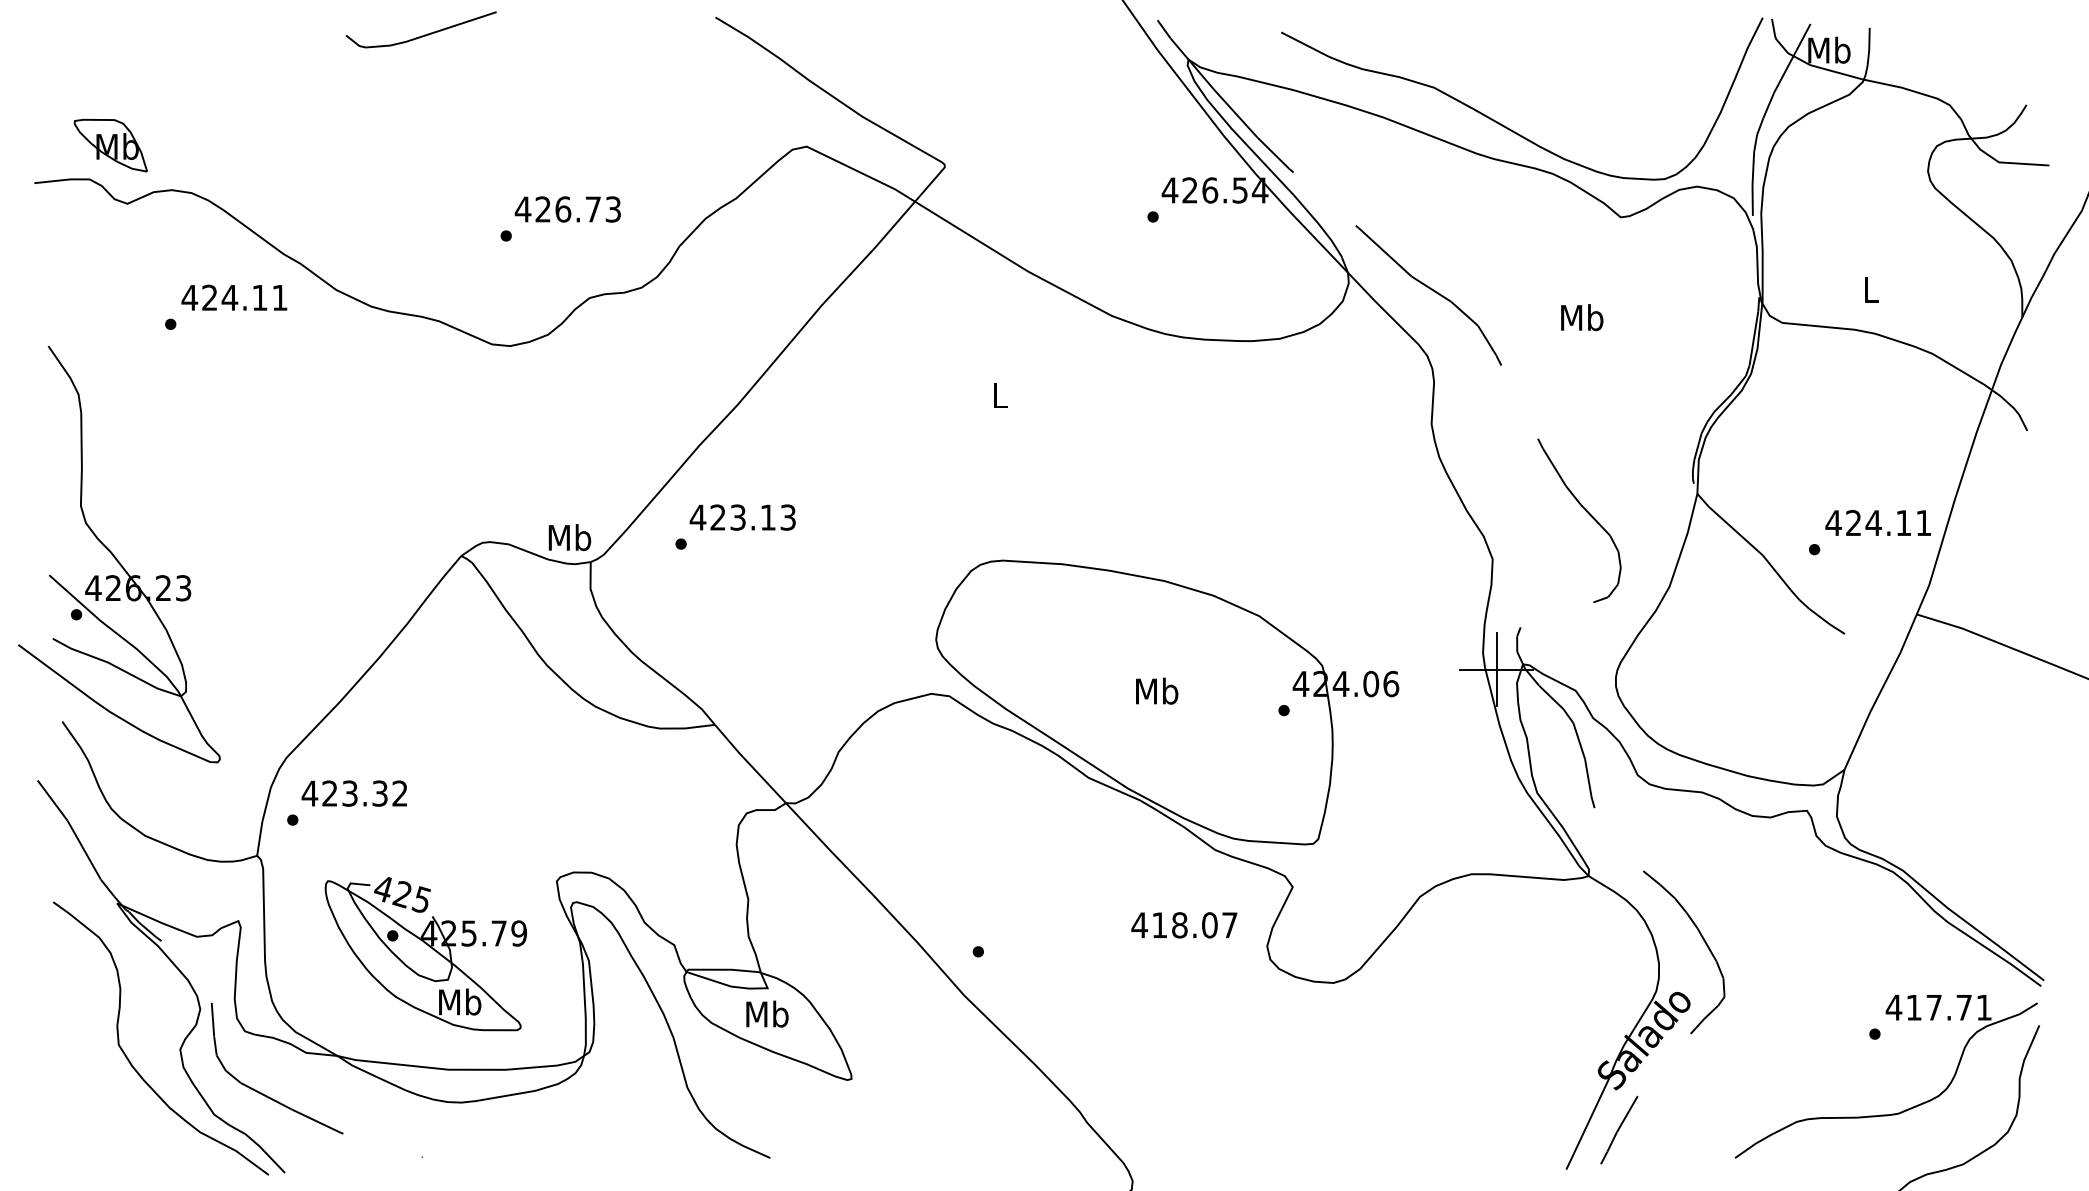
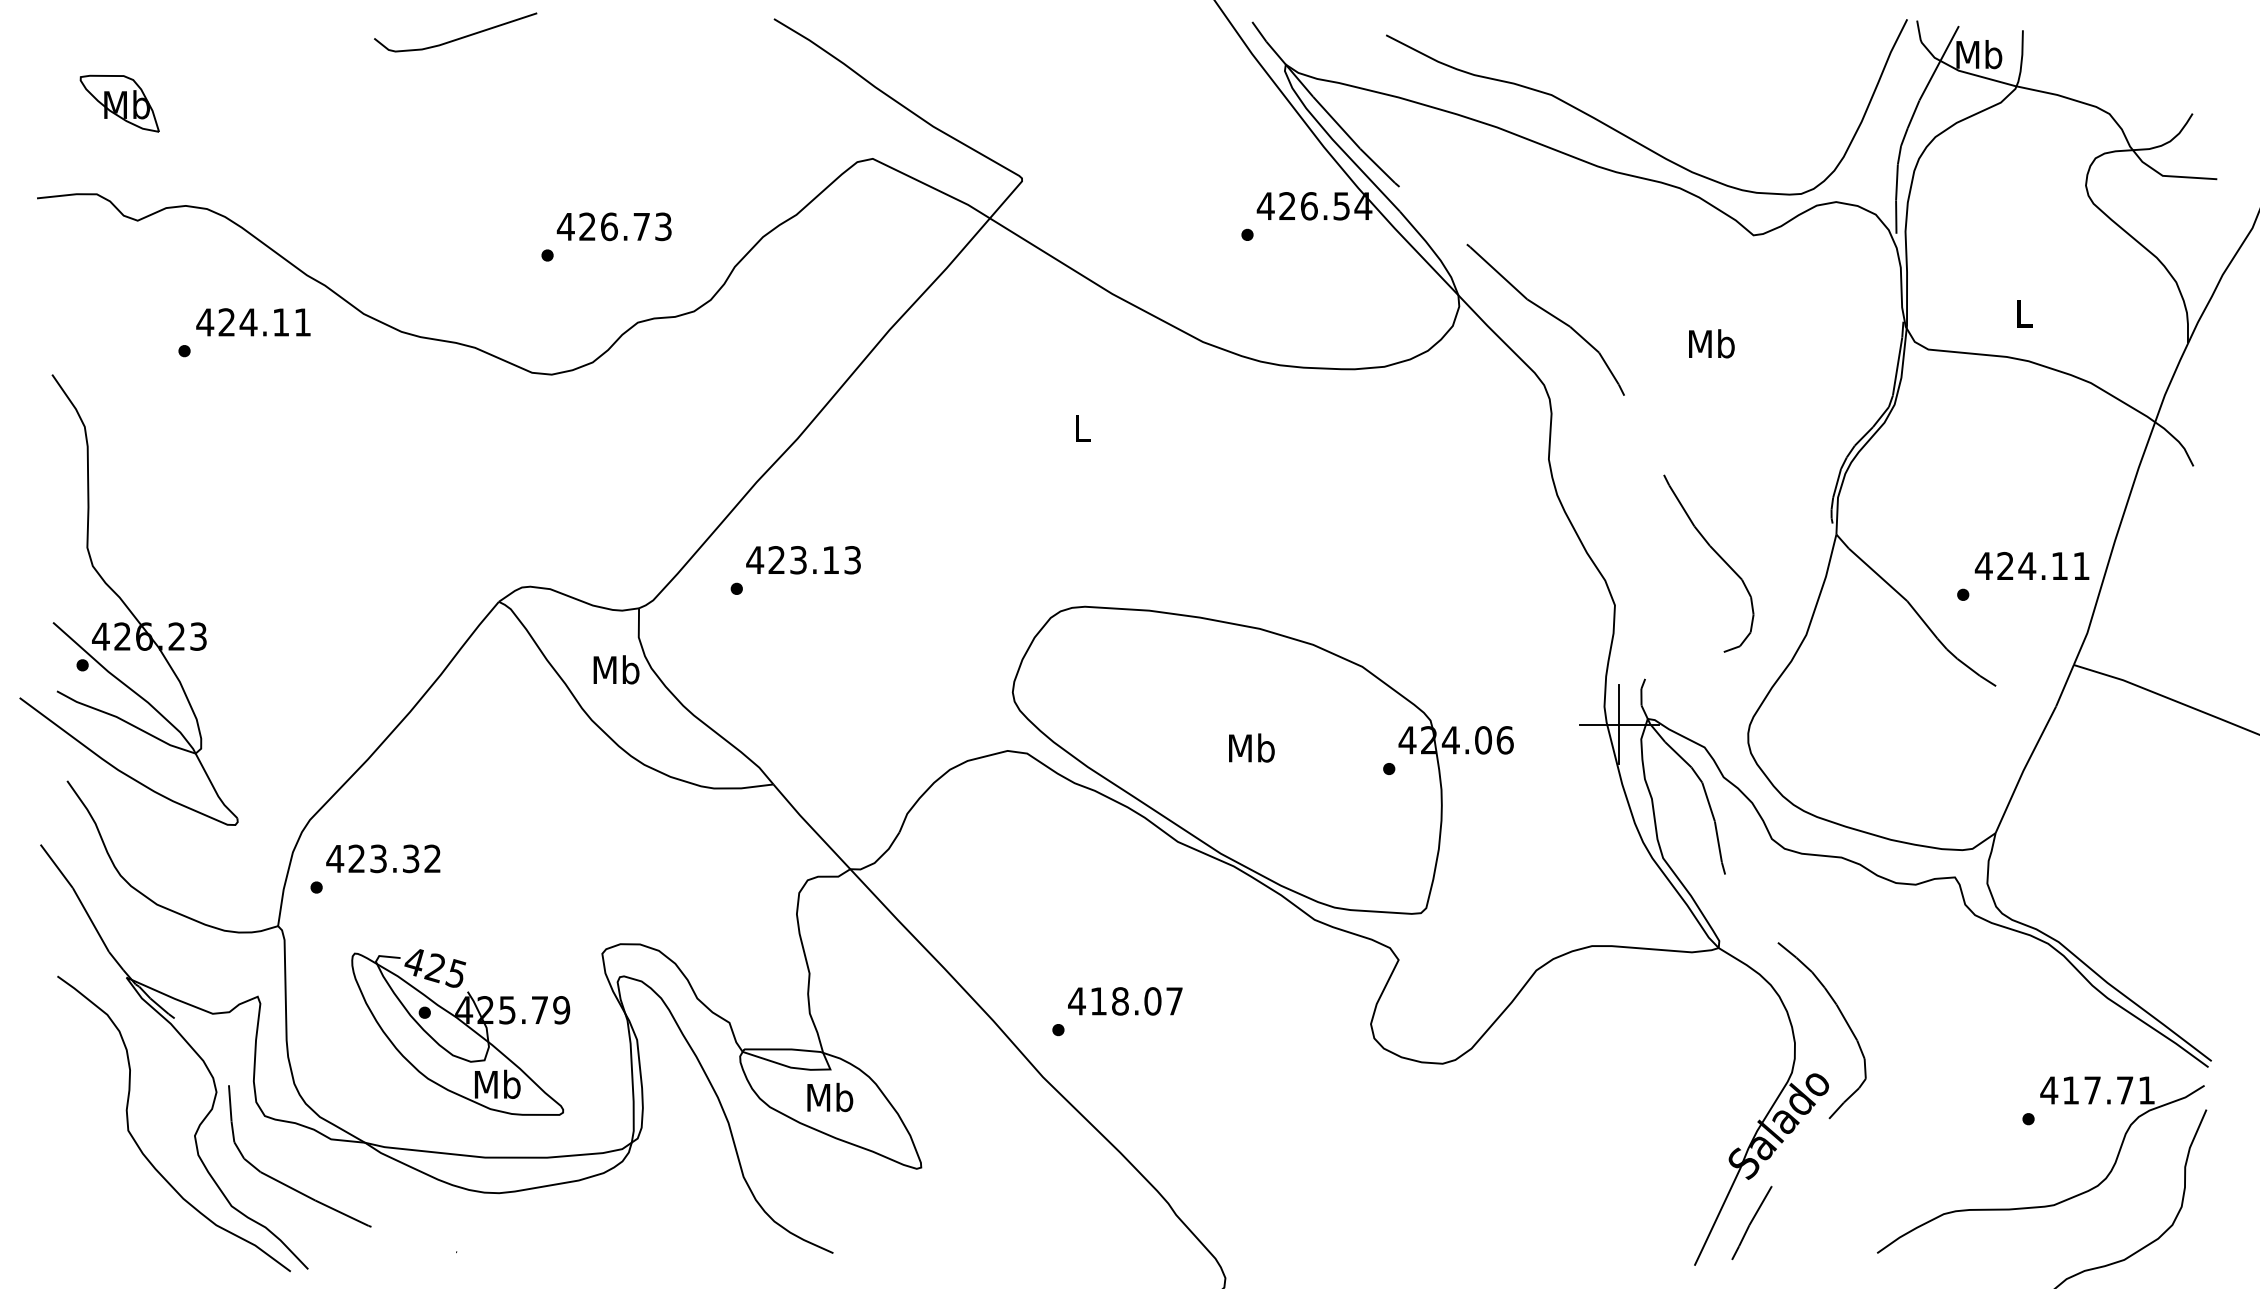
part: (110, 145) -> (119, 103), moved
text: (569, 537) -> (616, 669), moved
text: (1184, 925) -> (1125, 1001), moved

